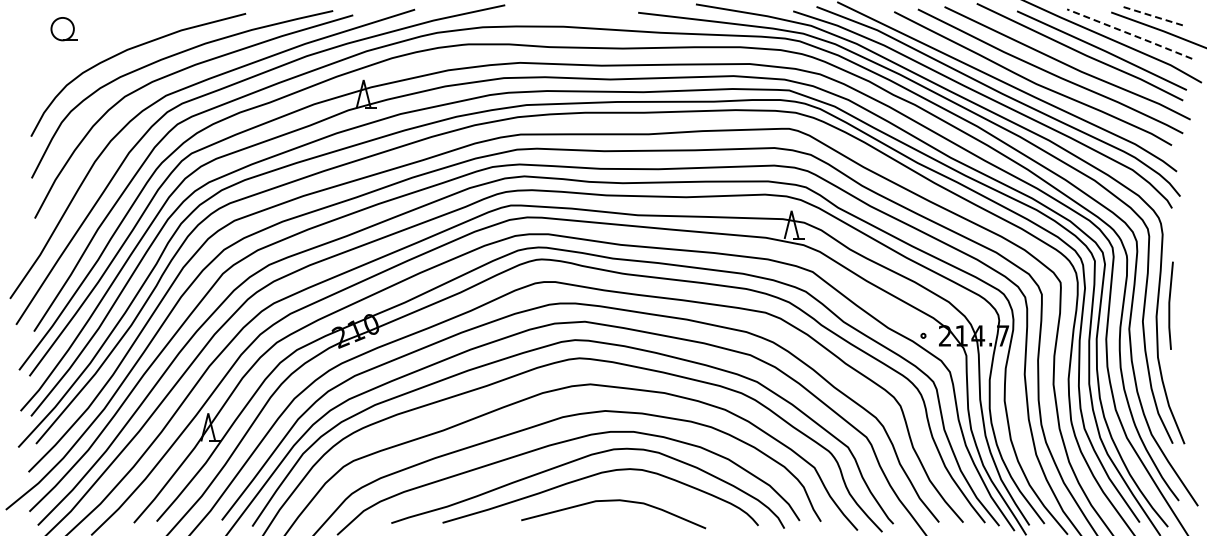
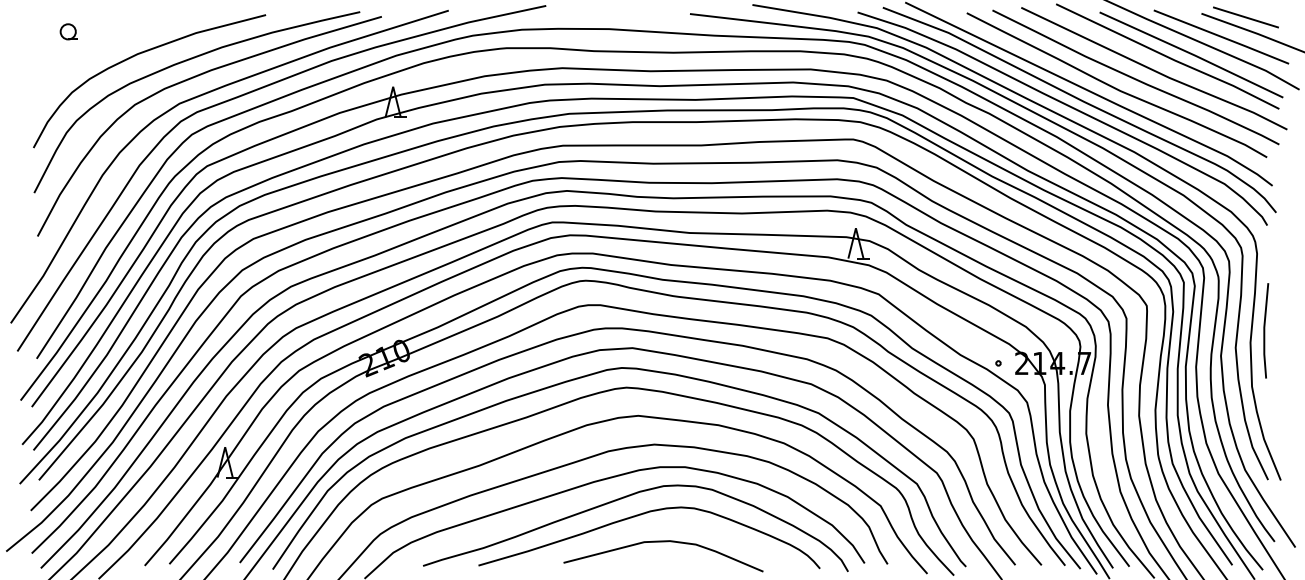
line: (1152, 15) -> (1246, 16), dashed -> solid
part: (63, 29) -> (68, 32), size x0.62
line: (1130, 34) -> (1222, 37), dashed -> solid

